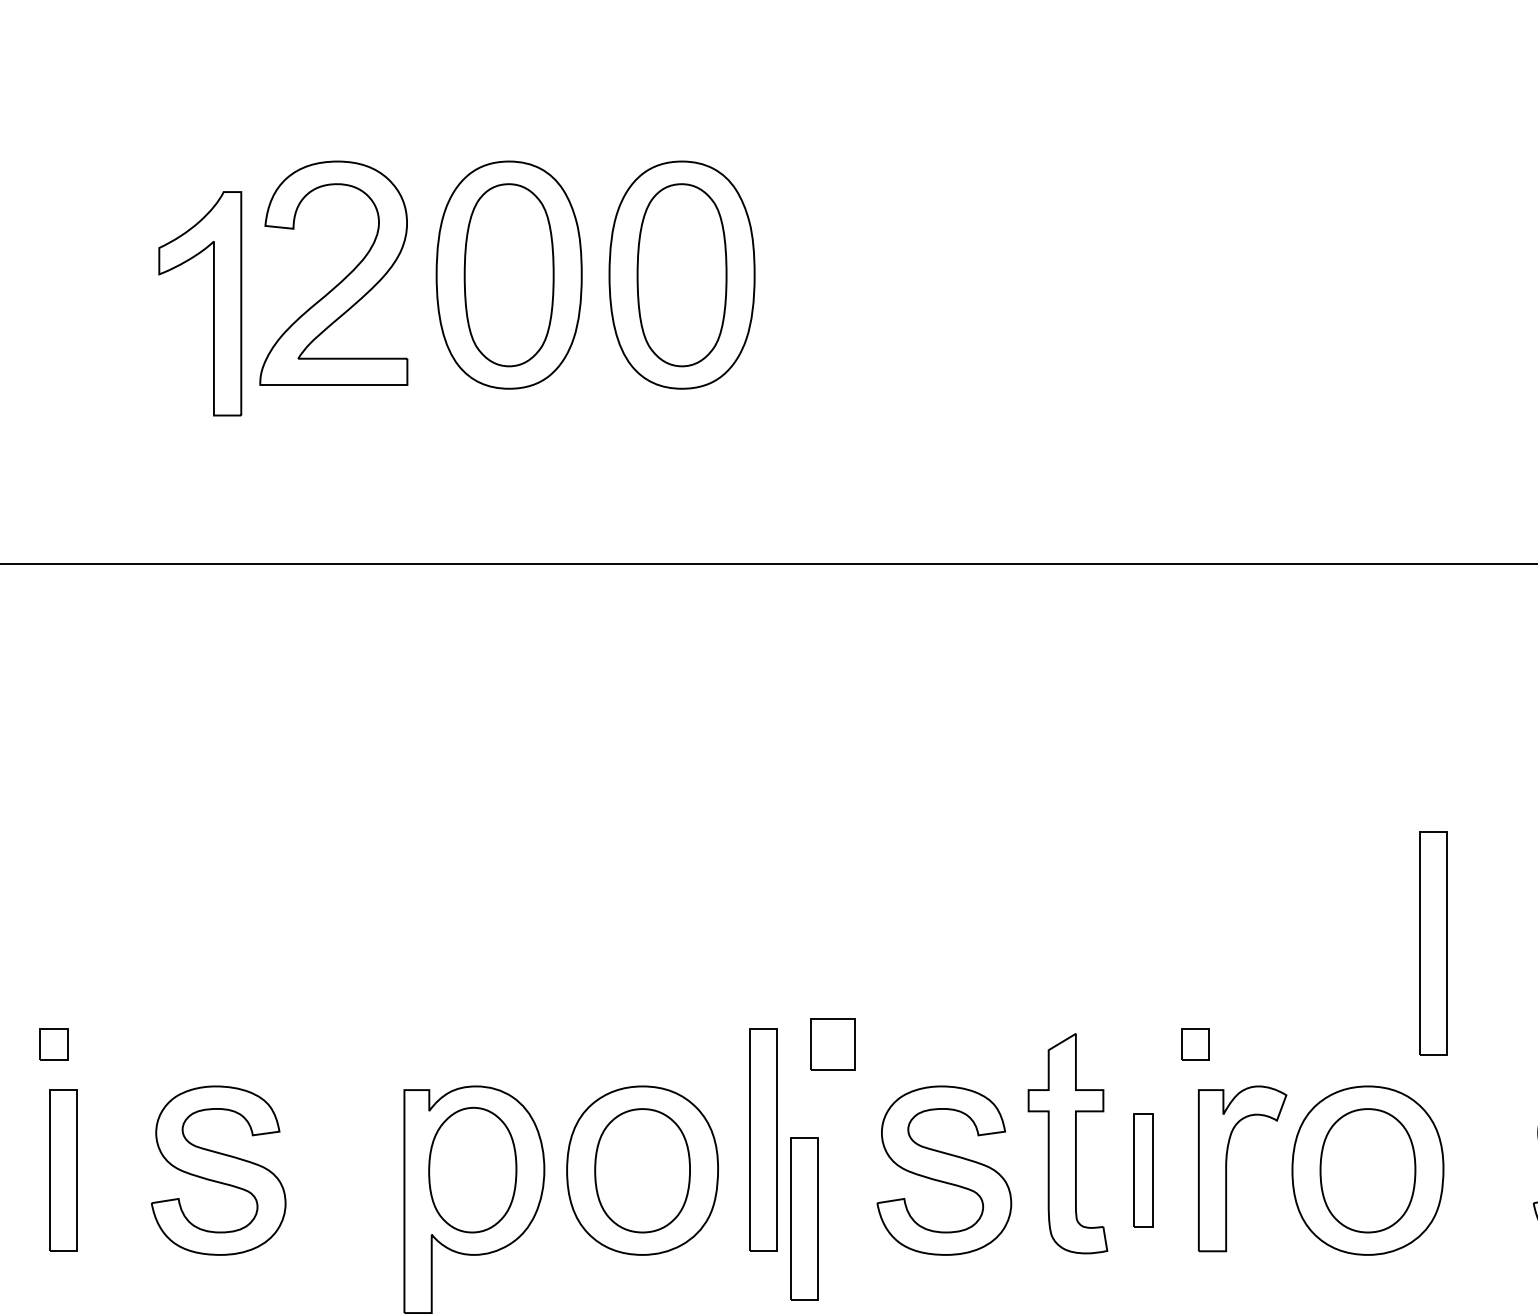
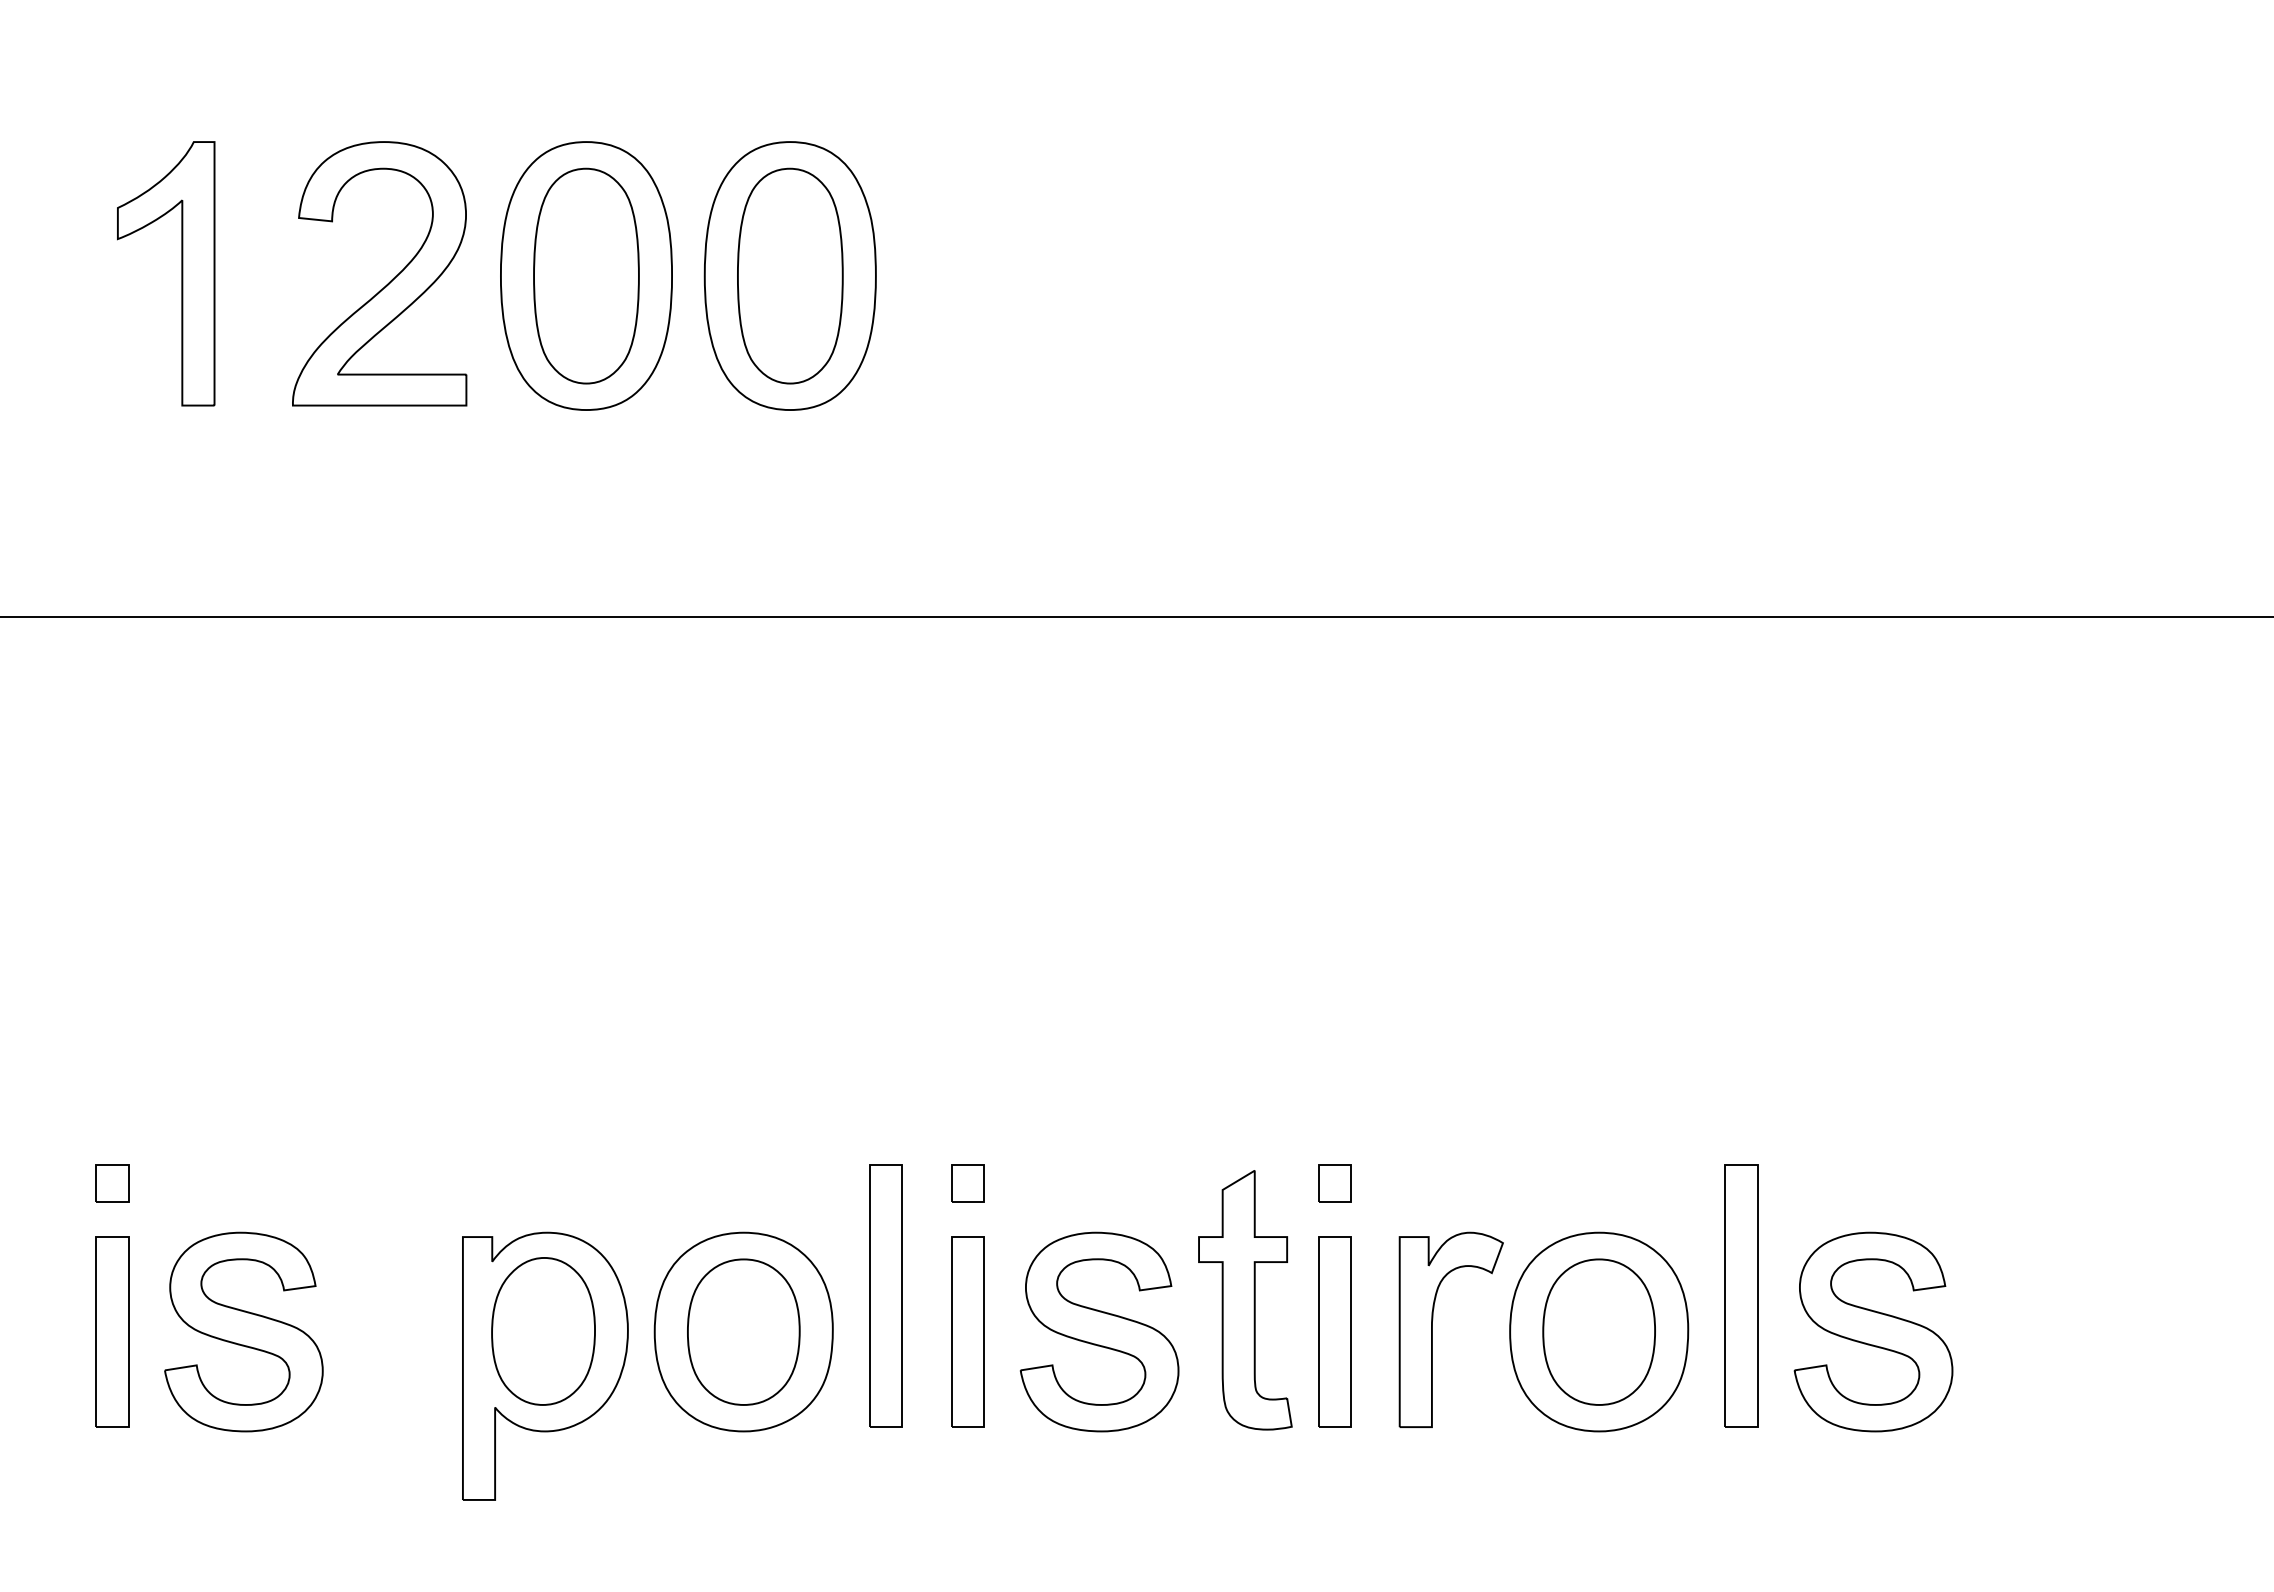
part: (213, 303) -> (181, 273), moved
part: (1433, 942) -> (1741, 1295), moved
part: (53, 1044) -> (112, 1183), moved
part: (832, 1044) -> (967, 1183), size x0.62
part: (1195, 1044) -> (1334, 1183), moved
part: (63, 1170) -> (112, 1331), moved
part: (1143, 1170) -> (1334, 1331), size x1.43
part: (803, 1218) -> (967, 1331), moved

